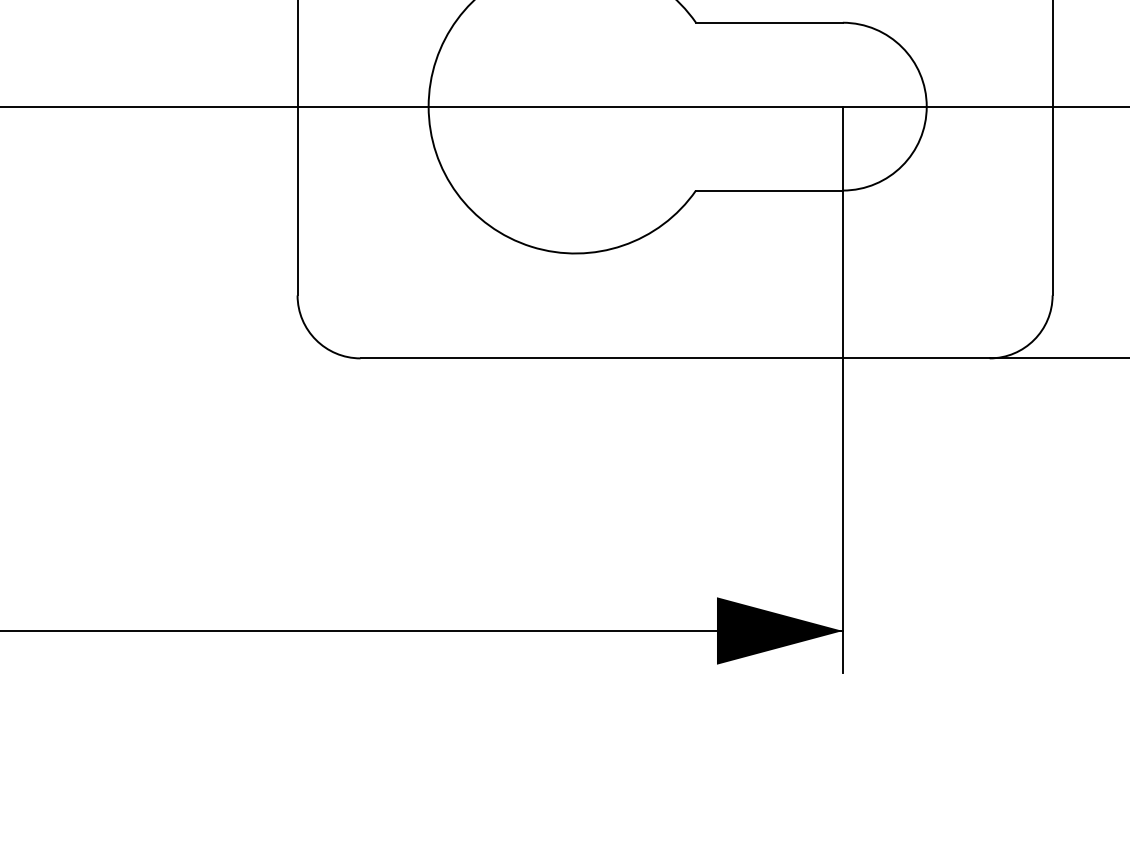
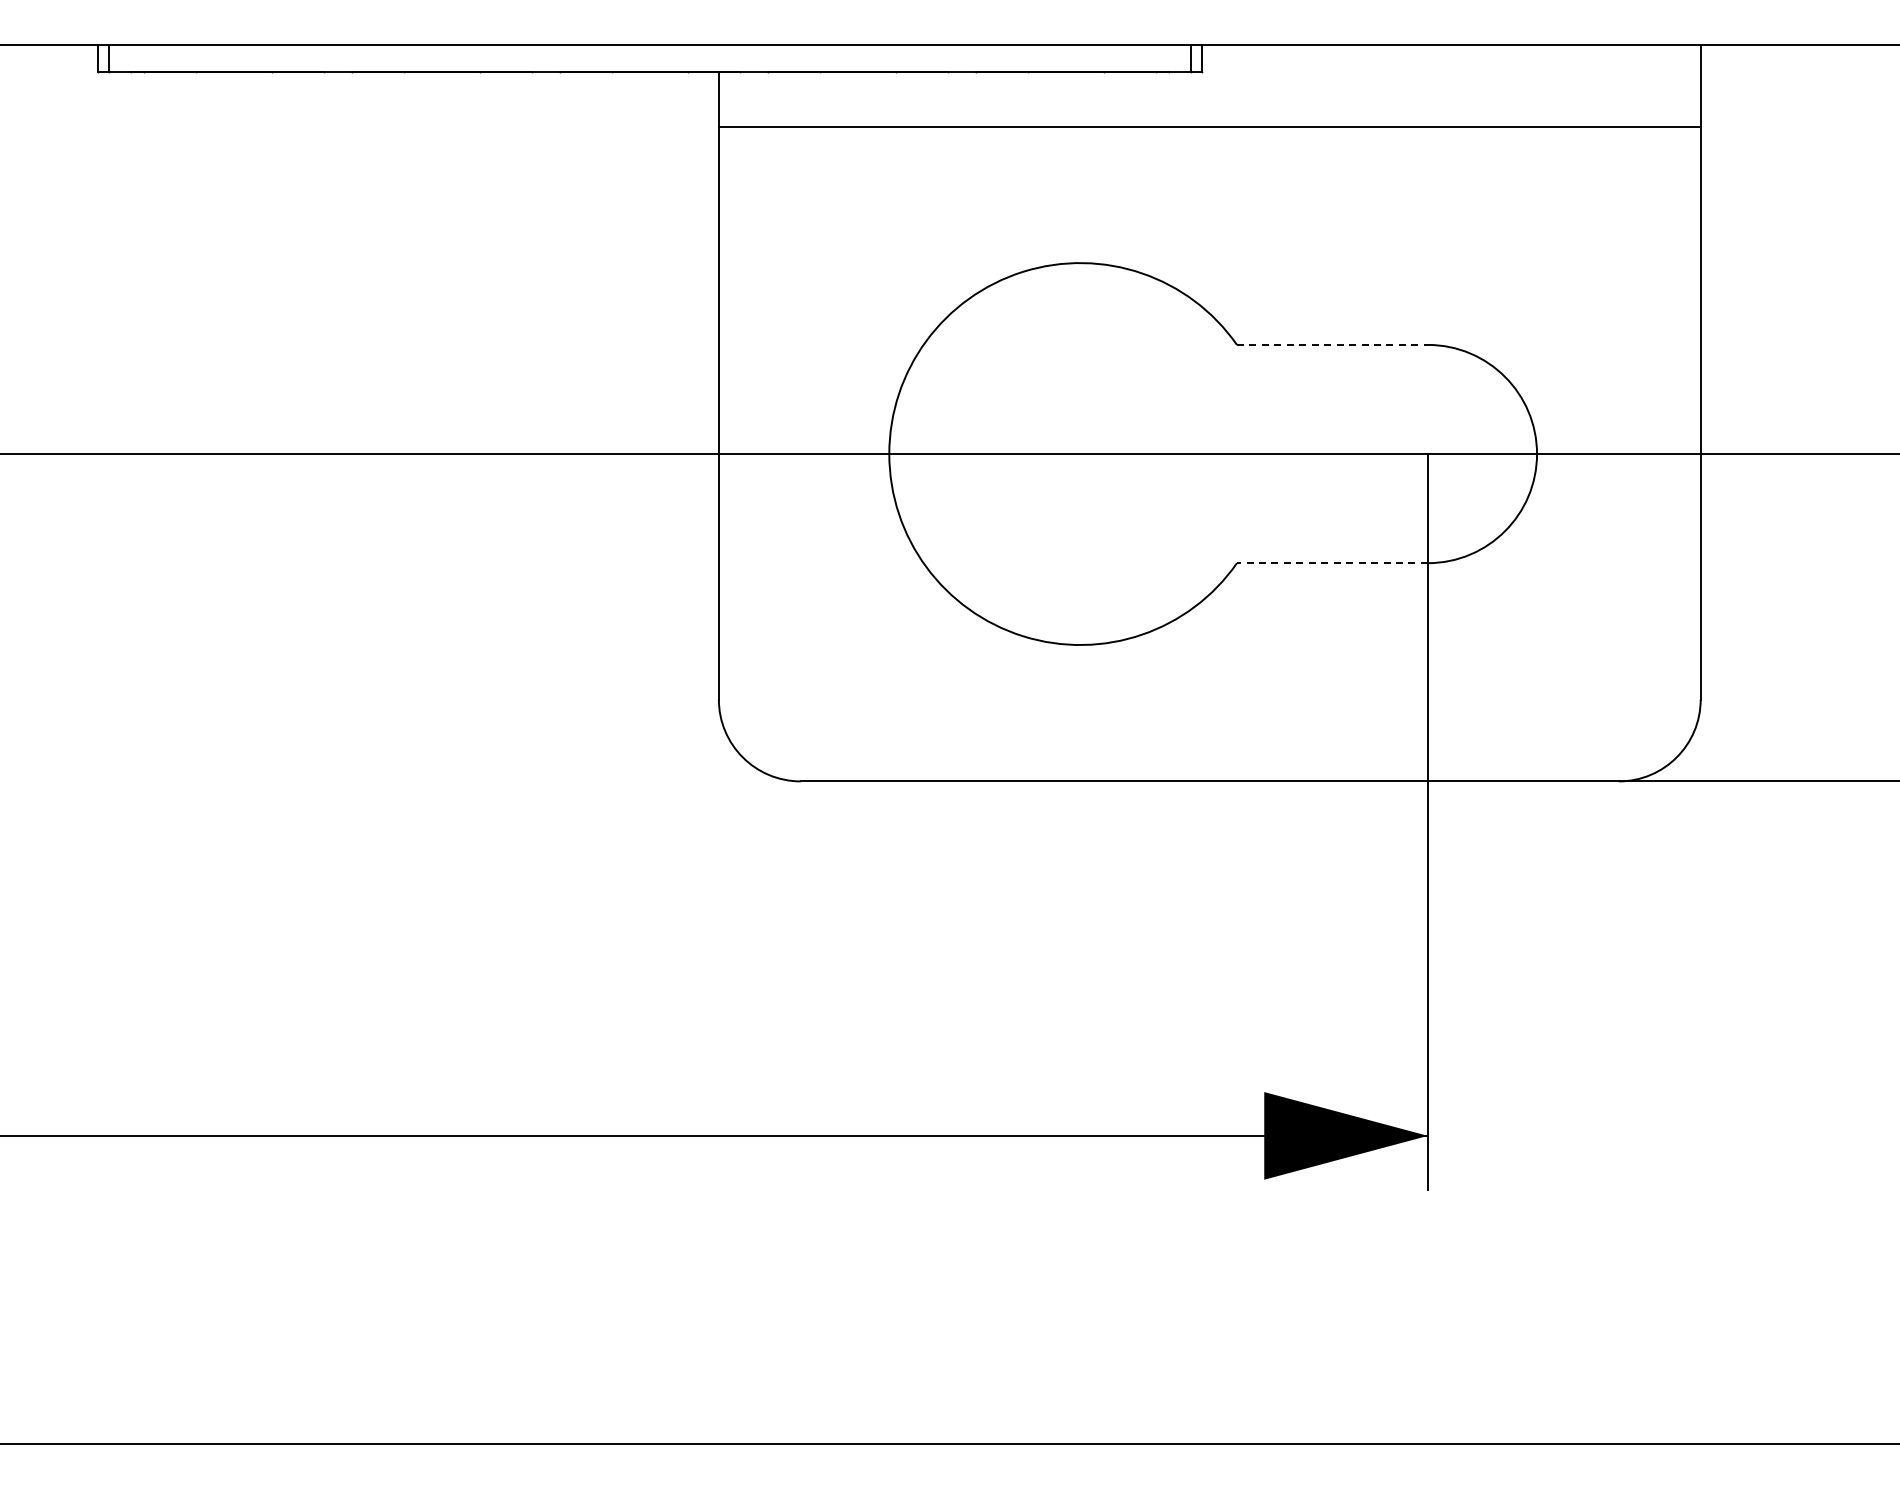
line: (769, 22) -> (1332, 344), solid -> dashed
line: (768, 190) -> (1331, 563), solid -> dashed

